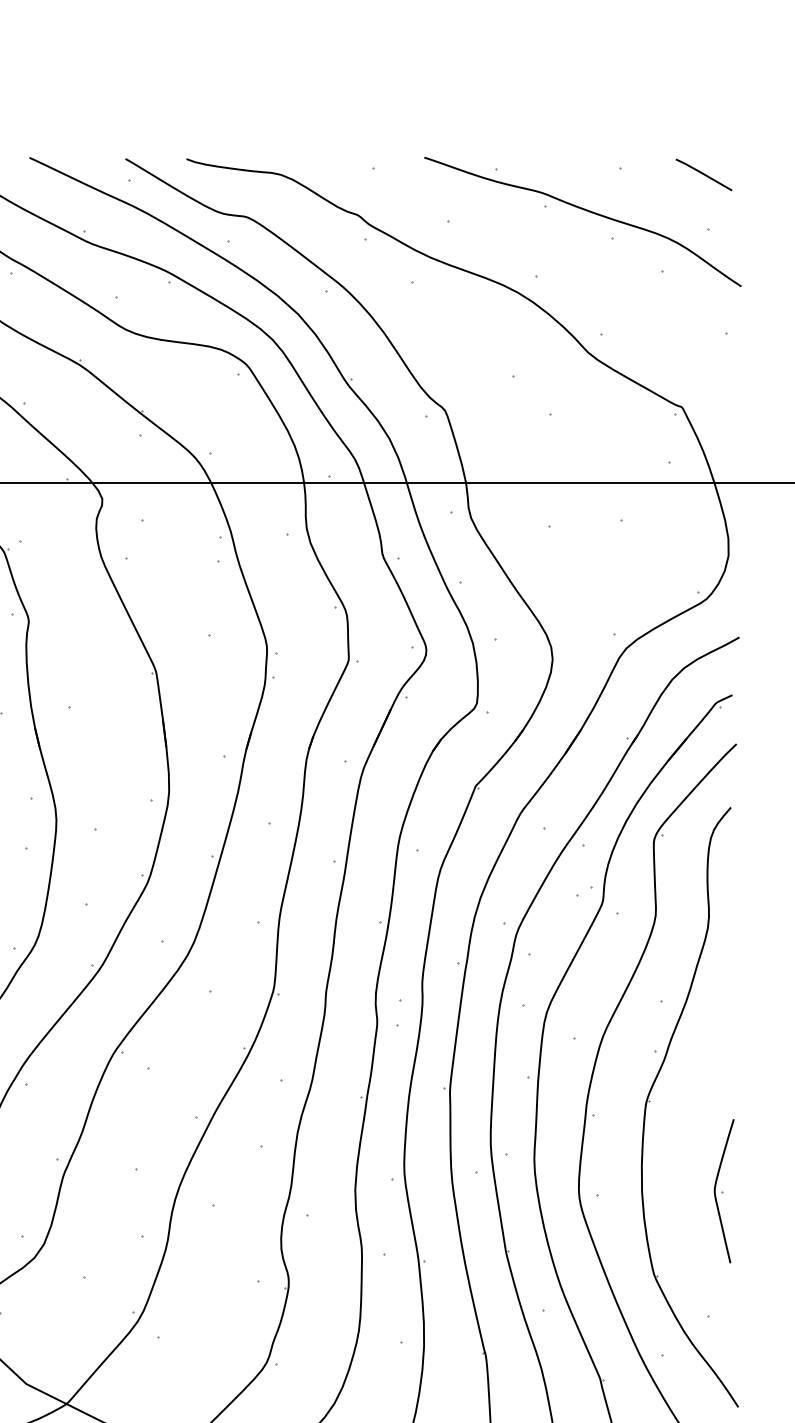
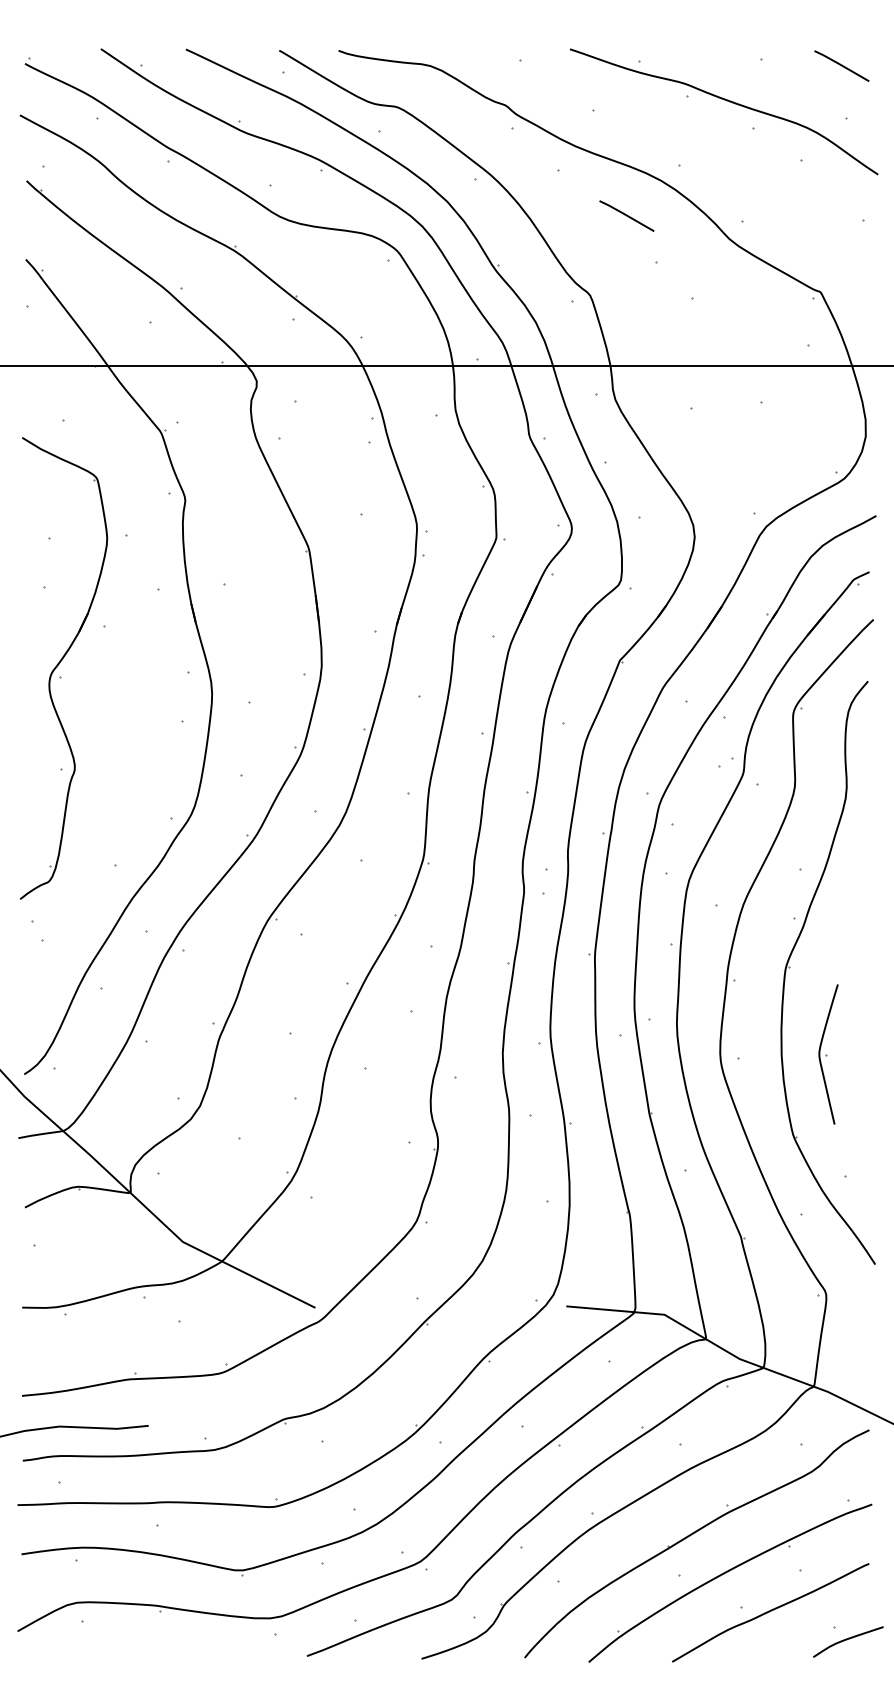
line: (482, 328) -> (626, 215), added
part: (724, 1191) -> (828, 1054), moved

